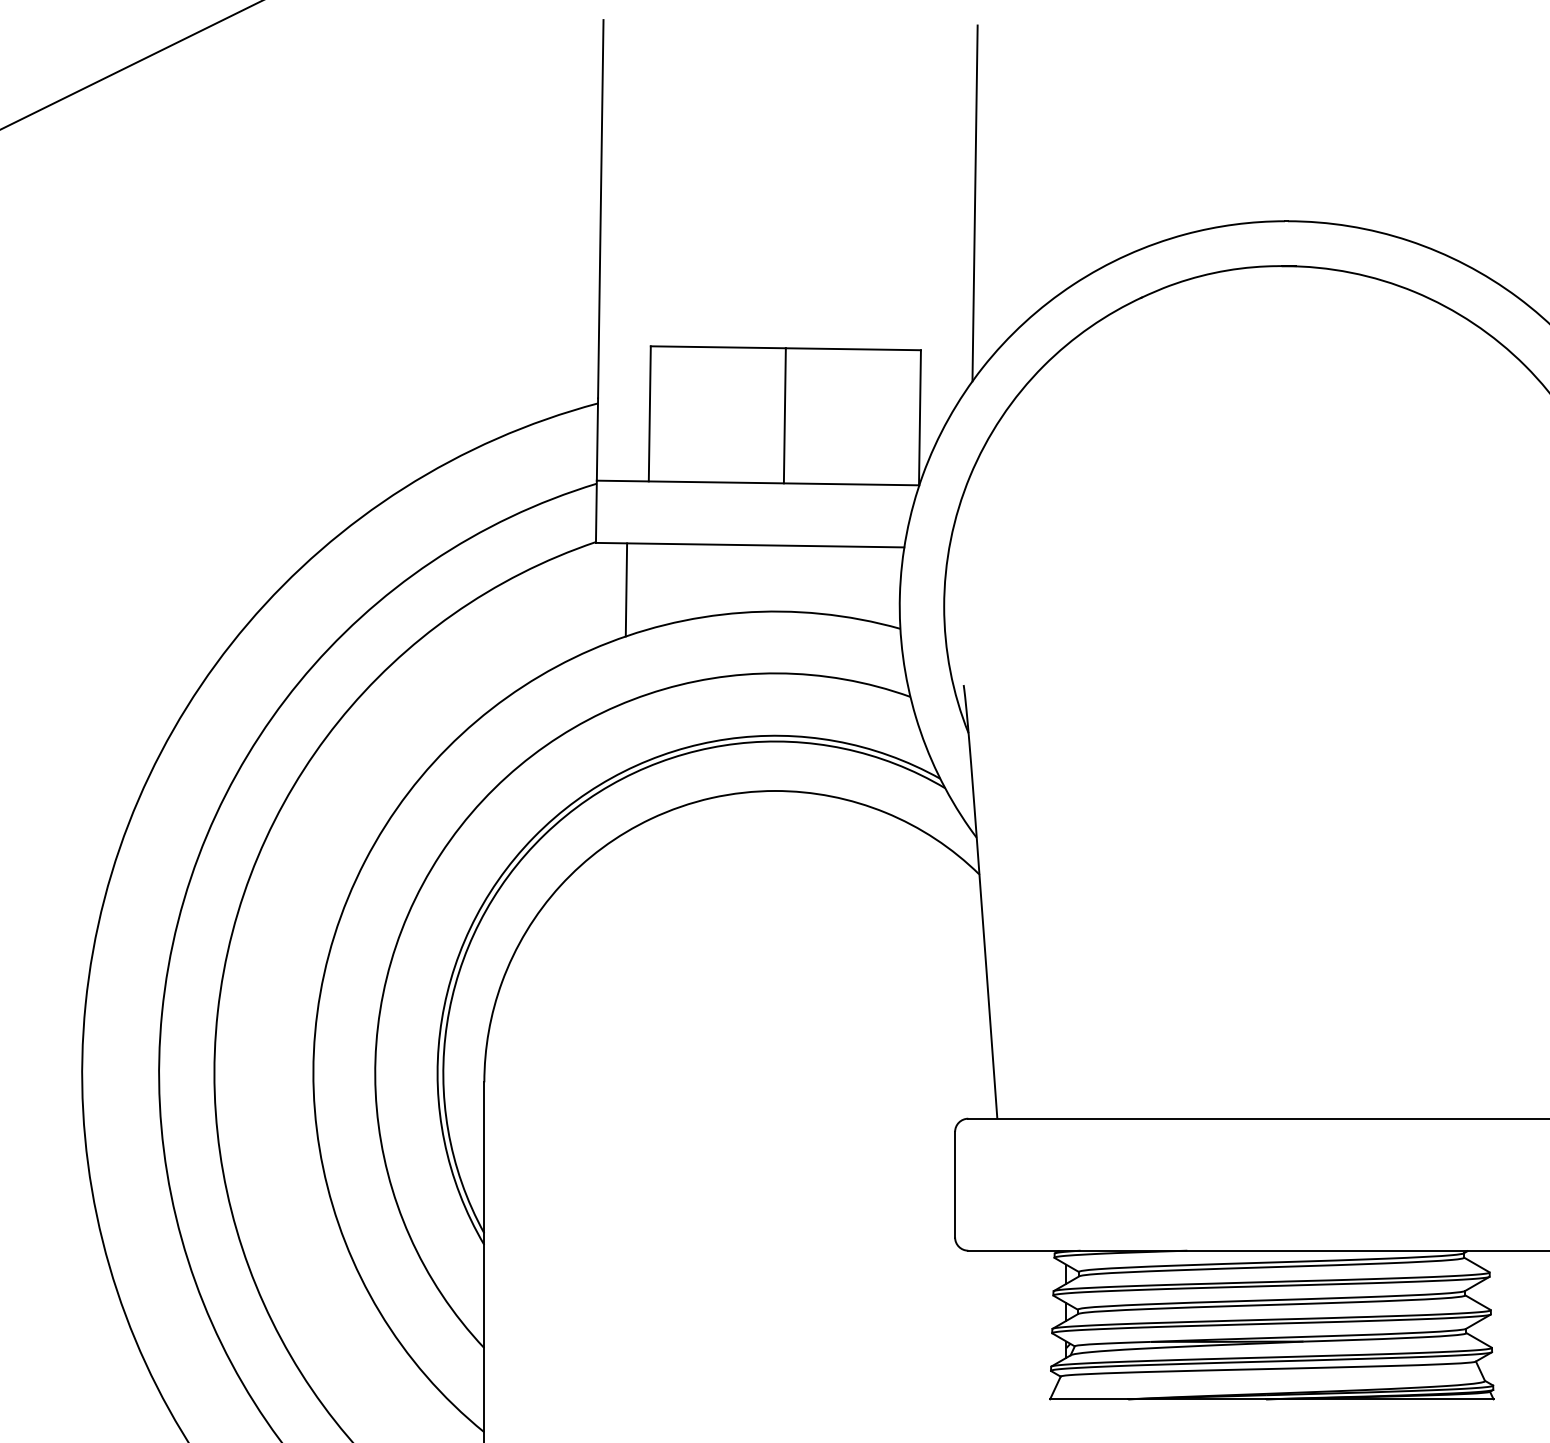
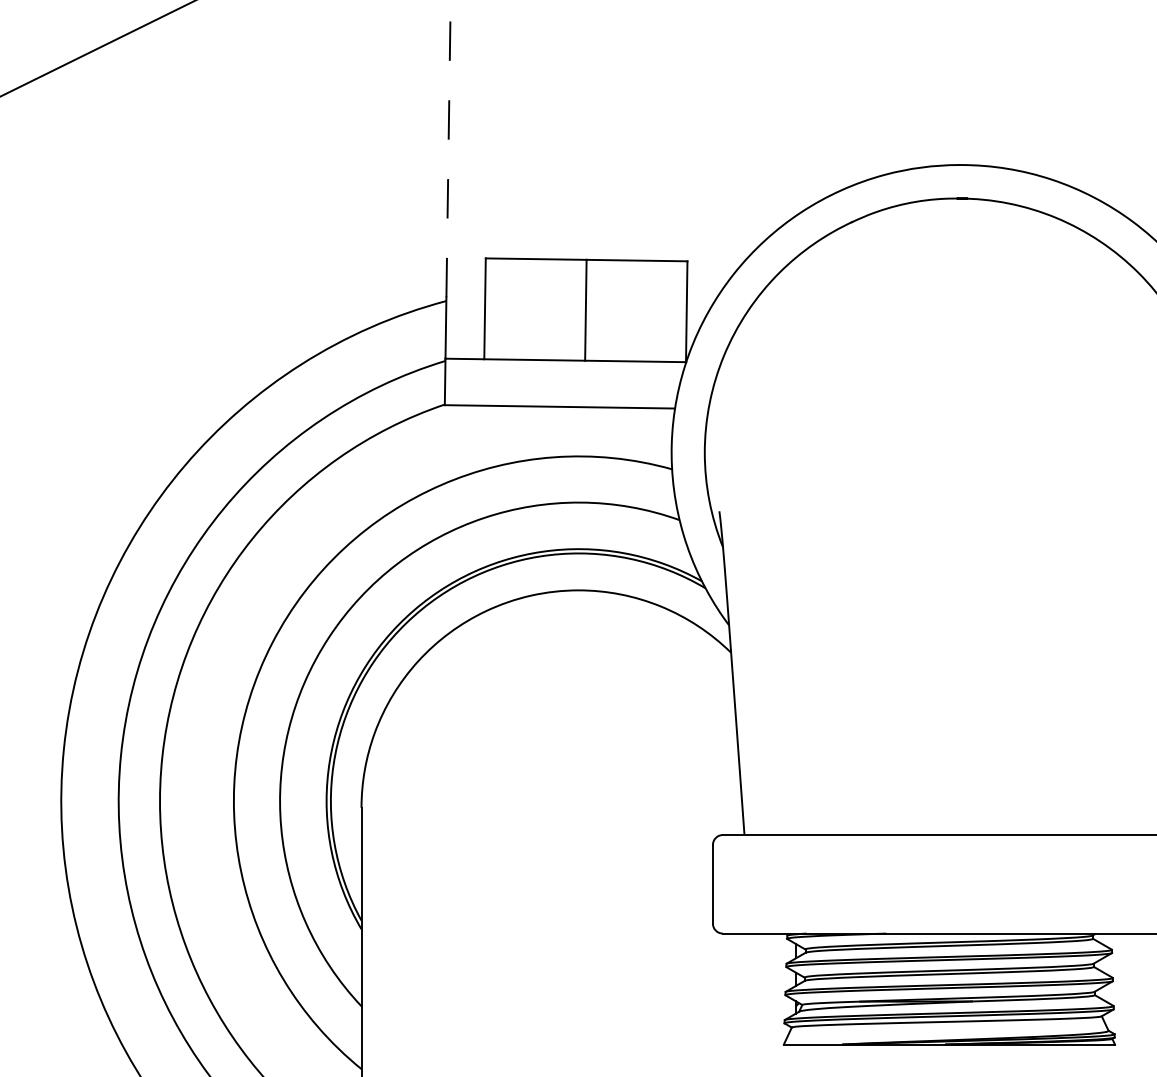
line: (974, 203) -> (727, 151), removed
line: (600, 208) -> (448, 155), solid -> dashed
line: (626, 590) -> (467, 440), removed

